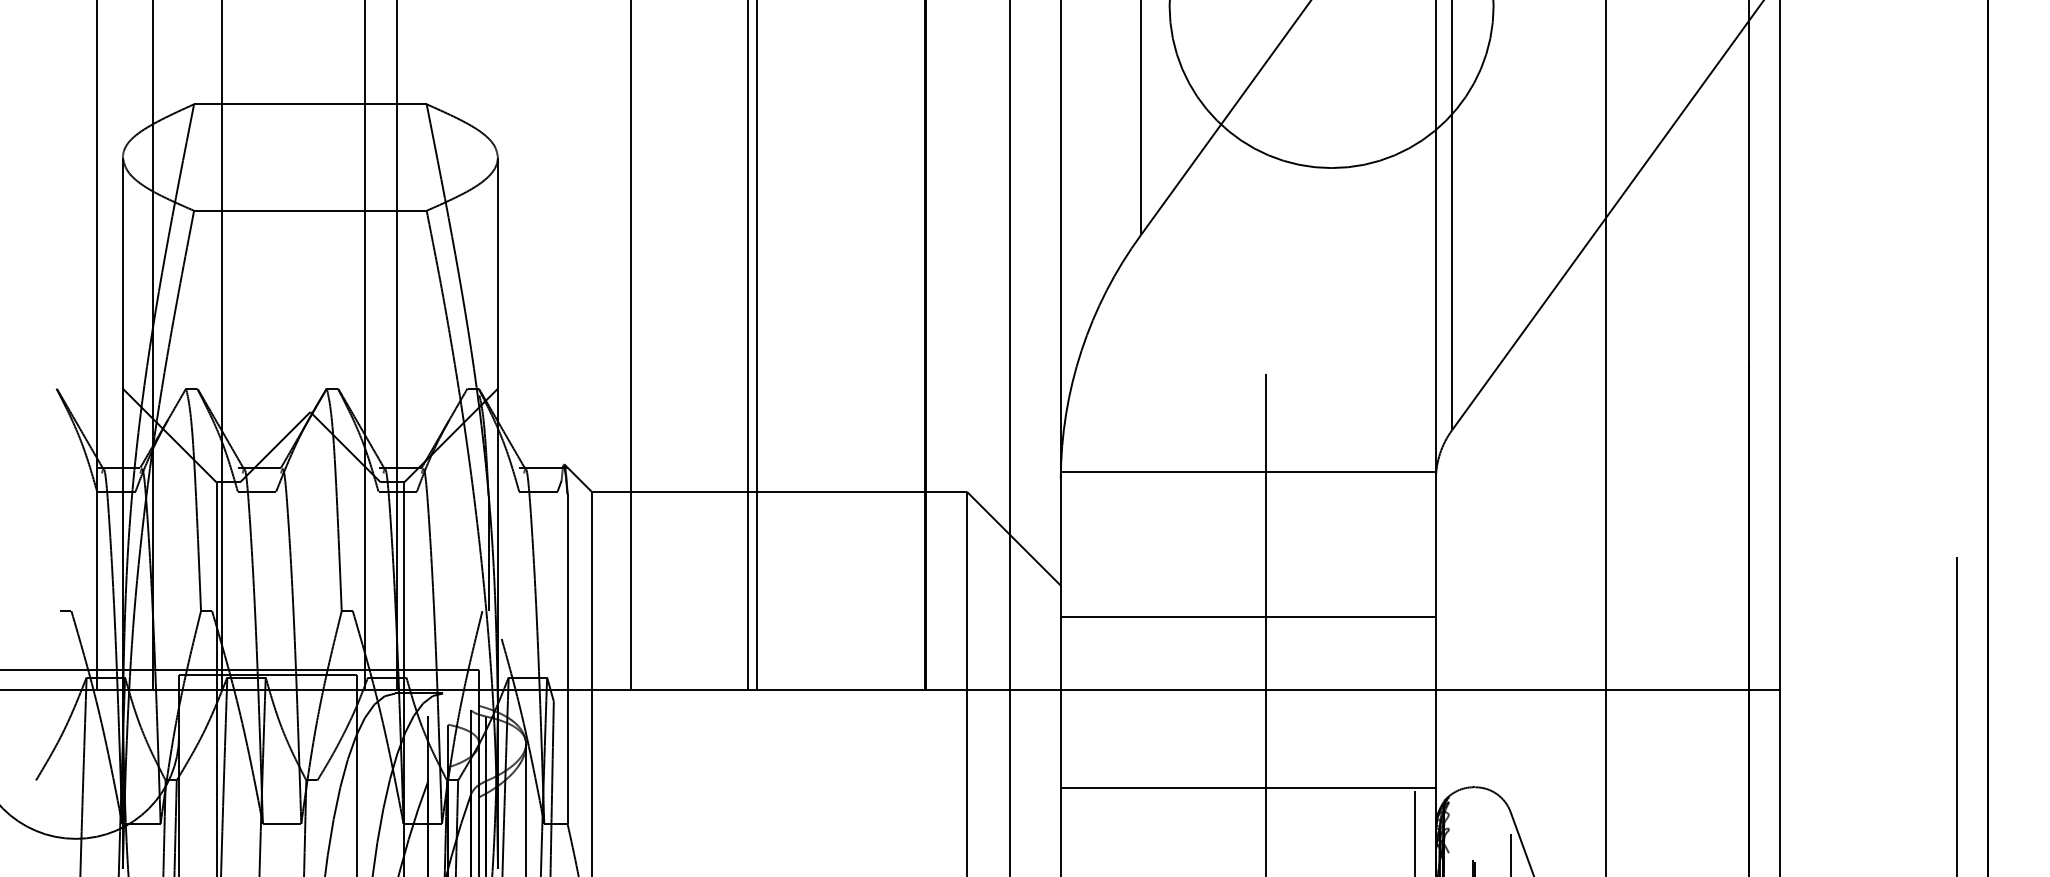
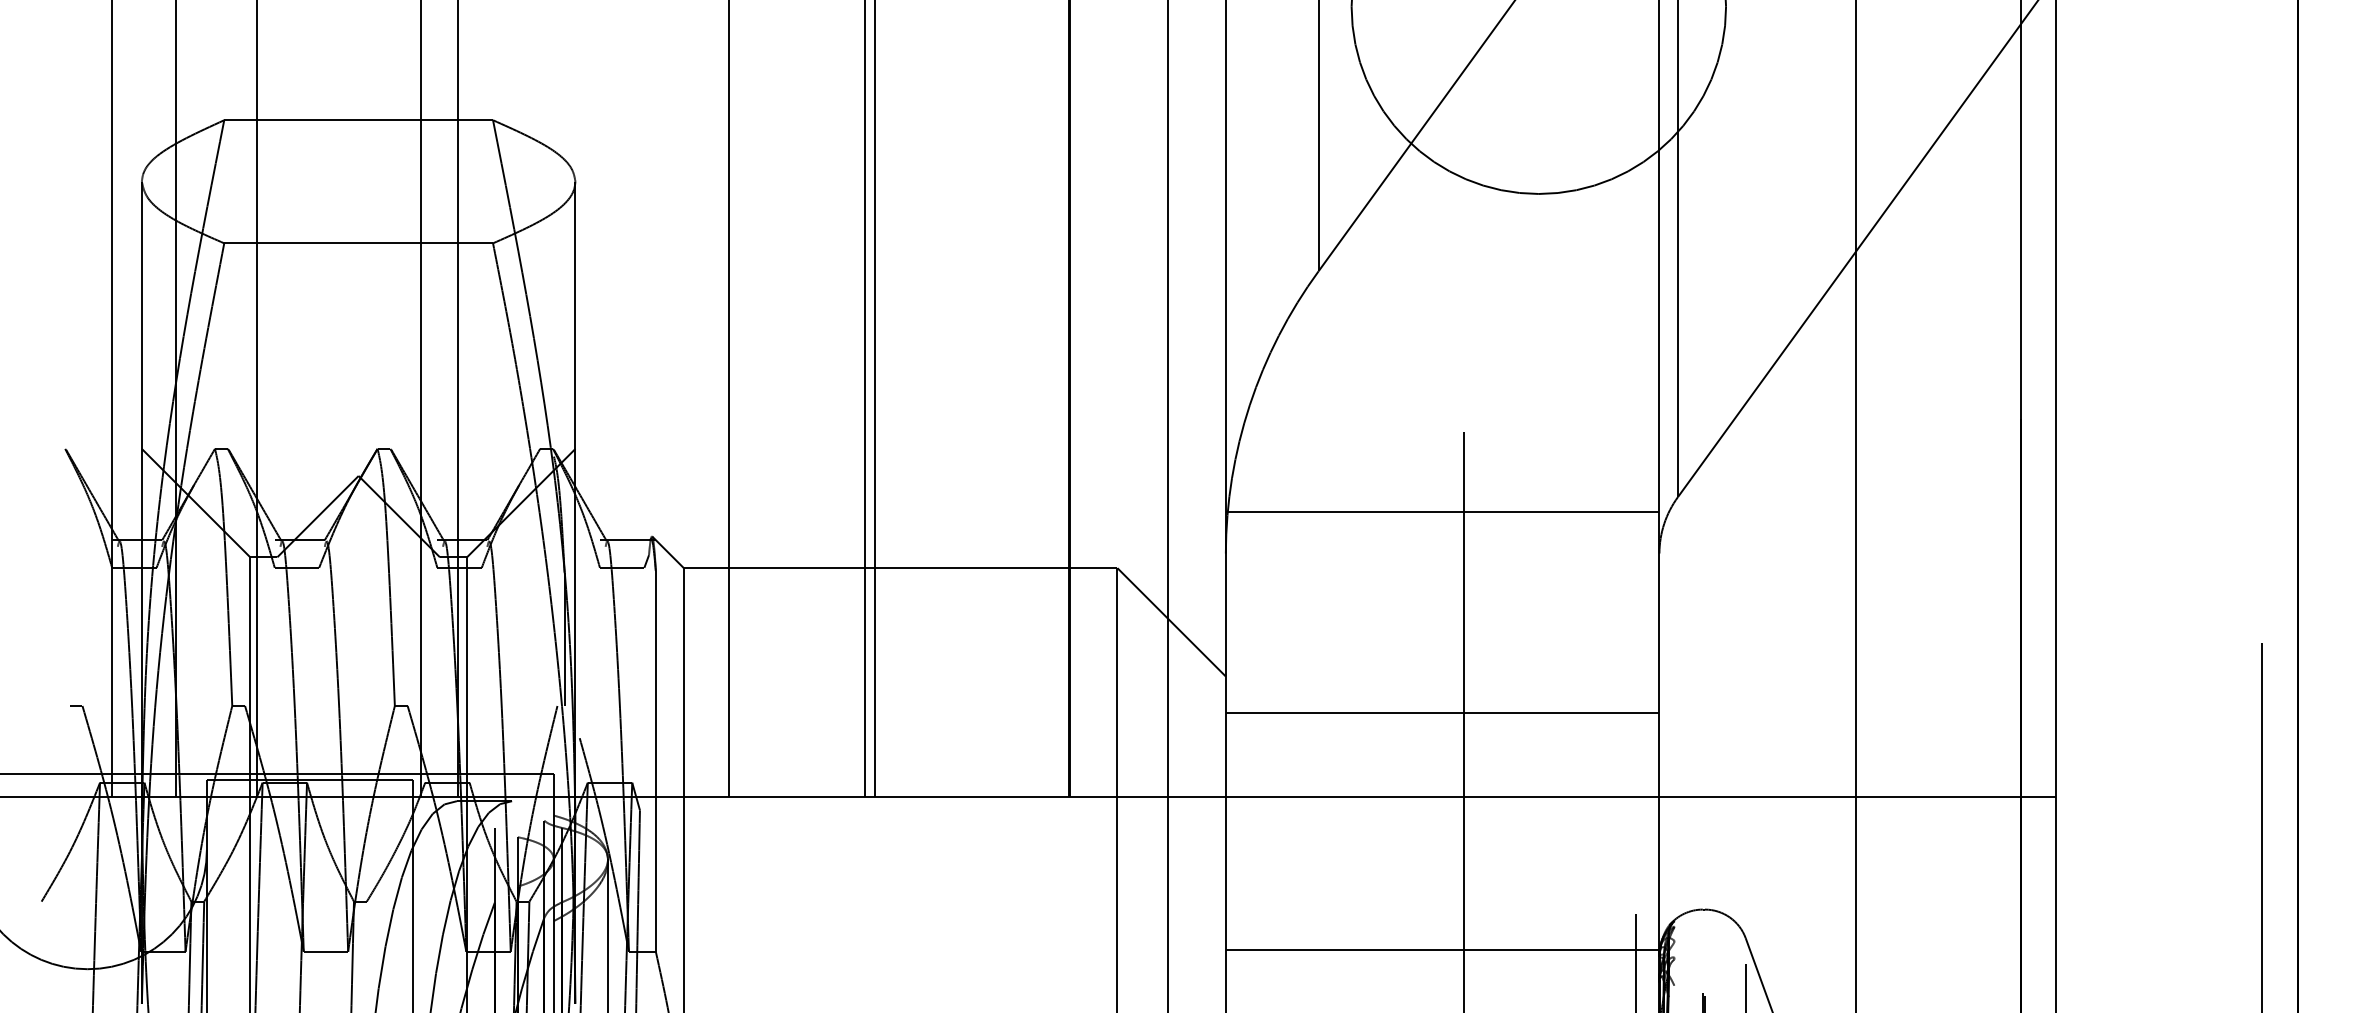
line: (1248, 472) -> (1442, 512), moved
line: (1248, 788) -> (1442, 950), moved

